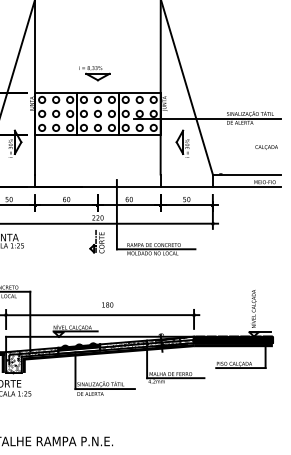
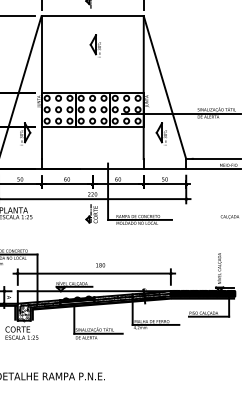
part: (100, 35) -> (94, 45), added
part: (95, 73) -> (90, 76), removed
text: (266, 146) -> (229, 216), moved

